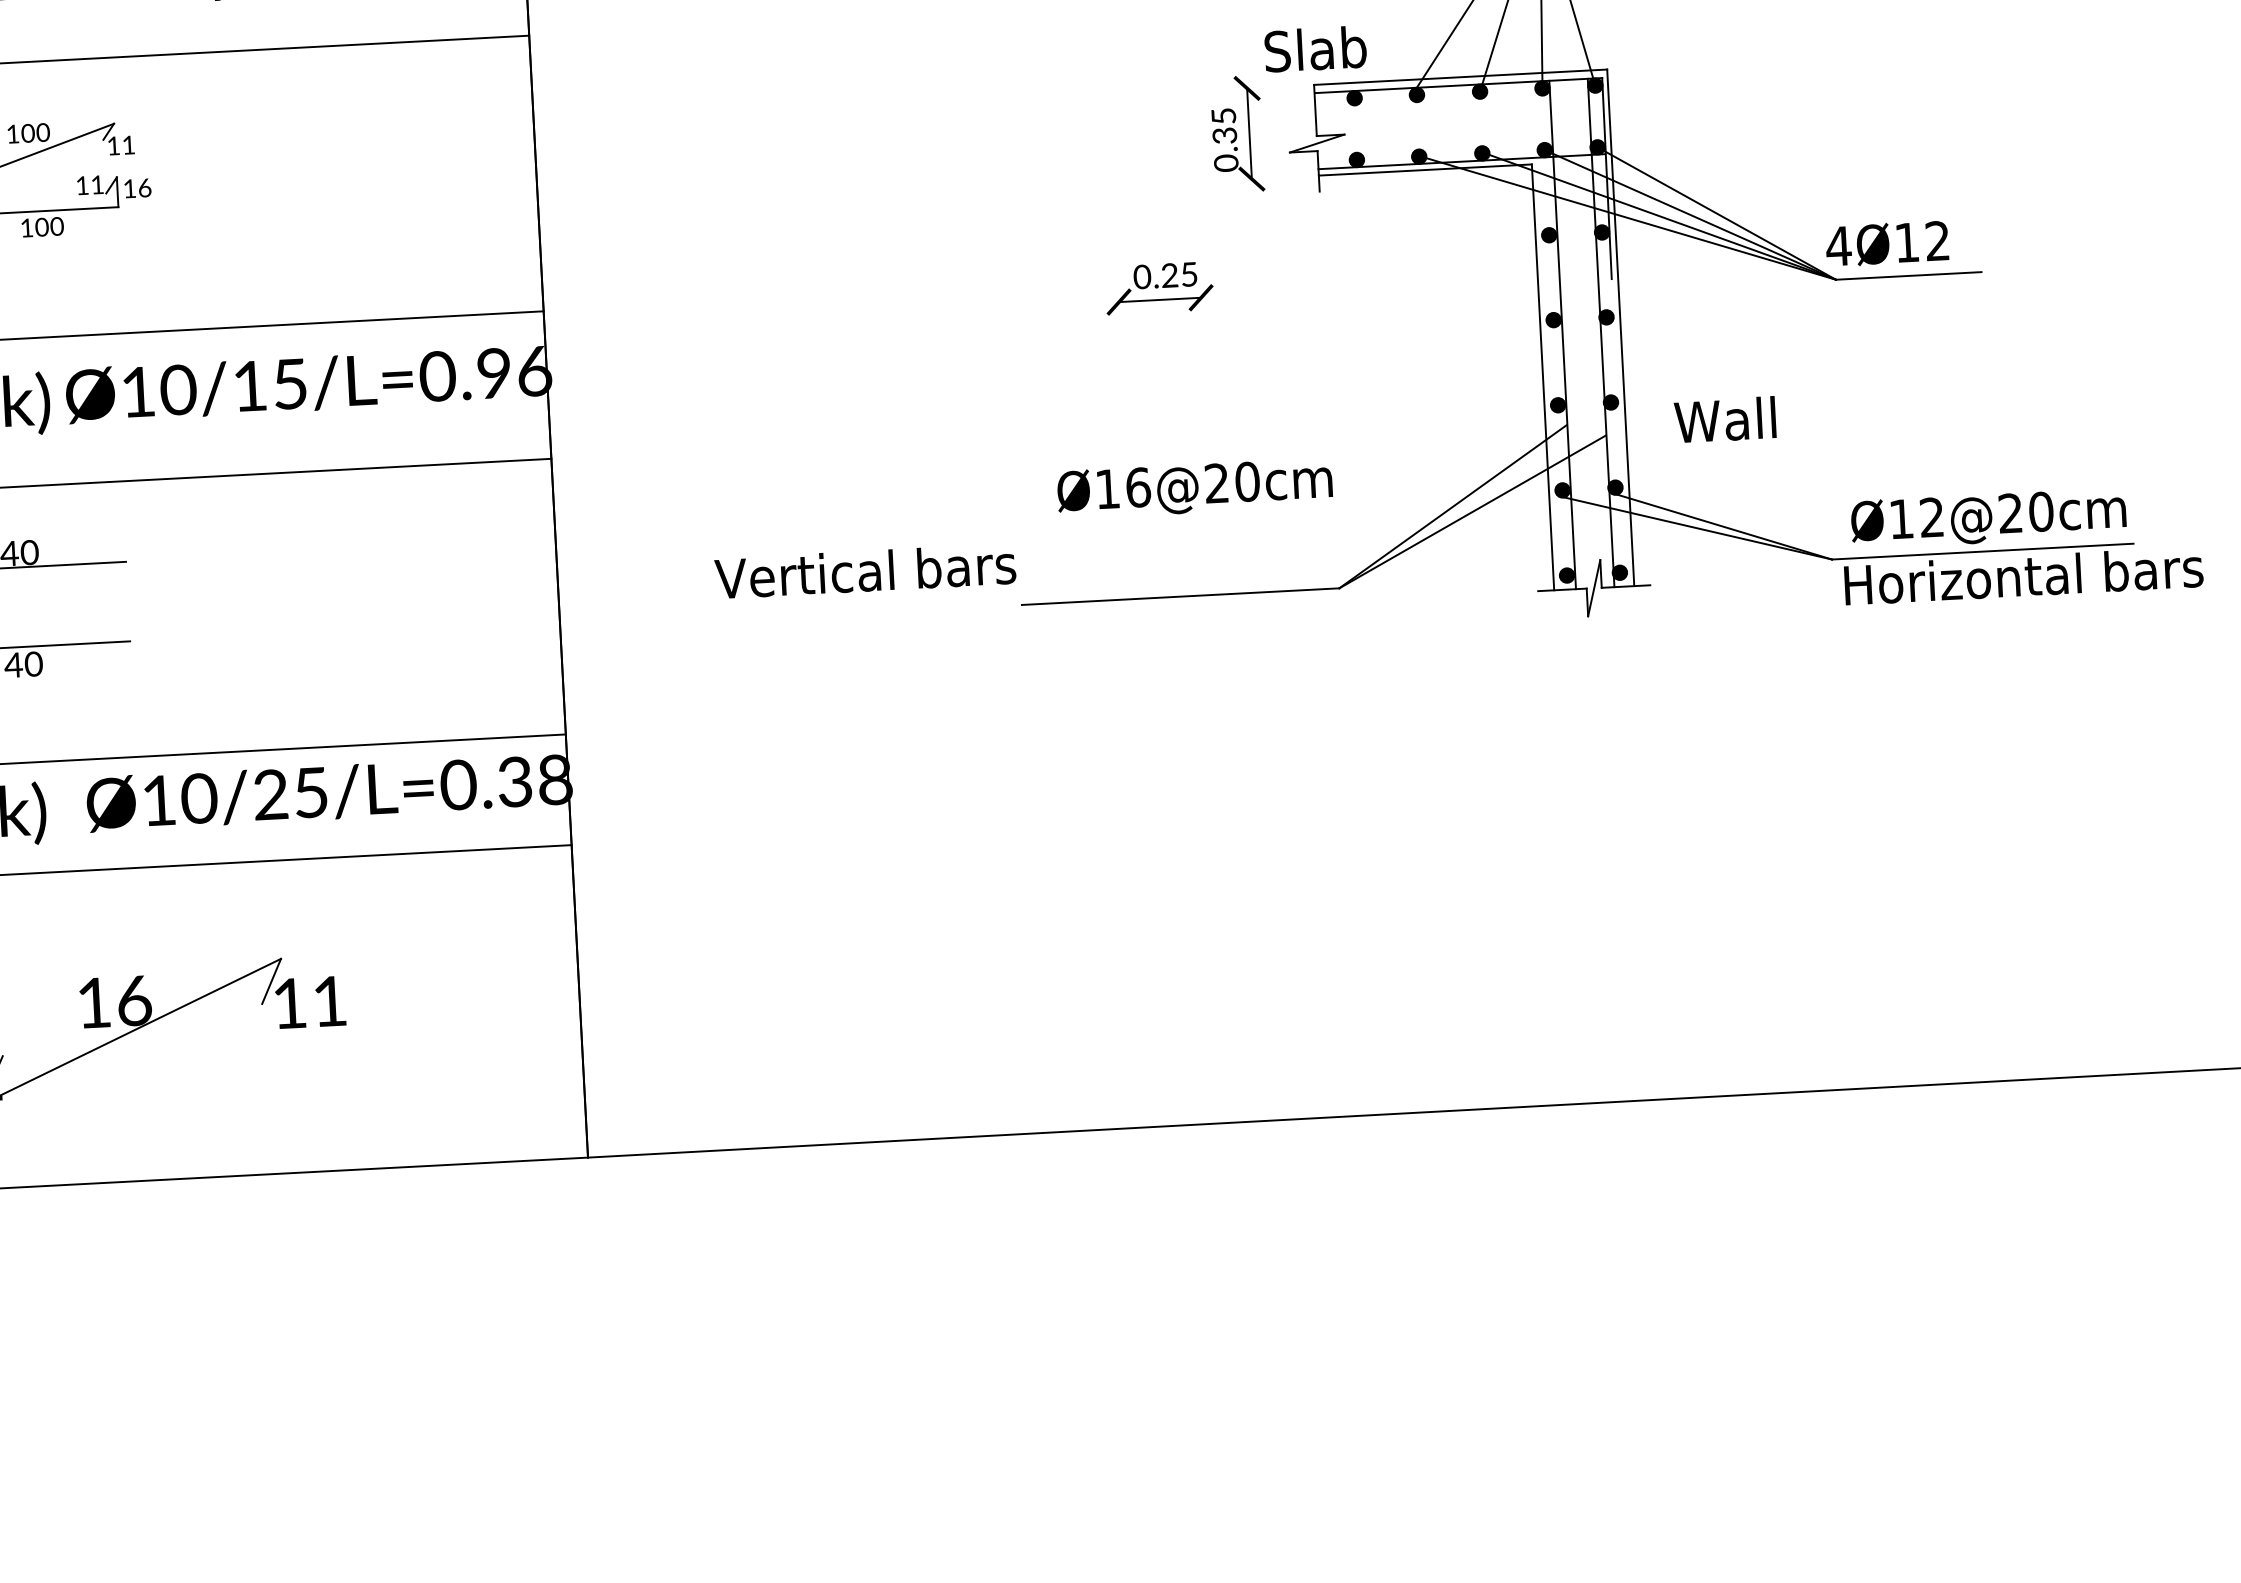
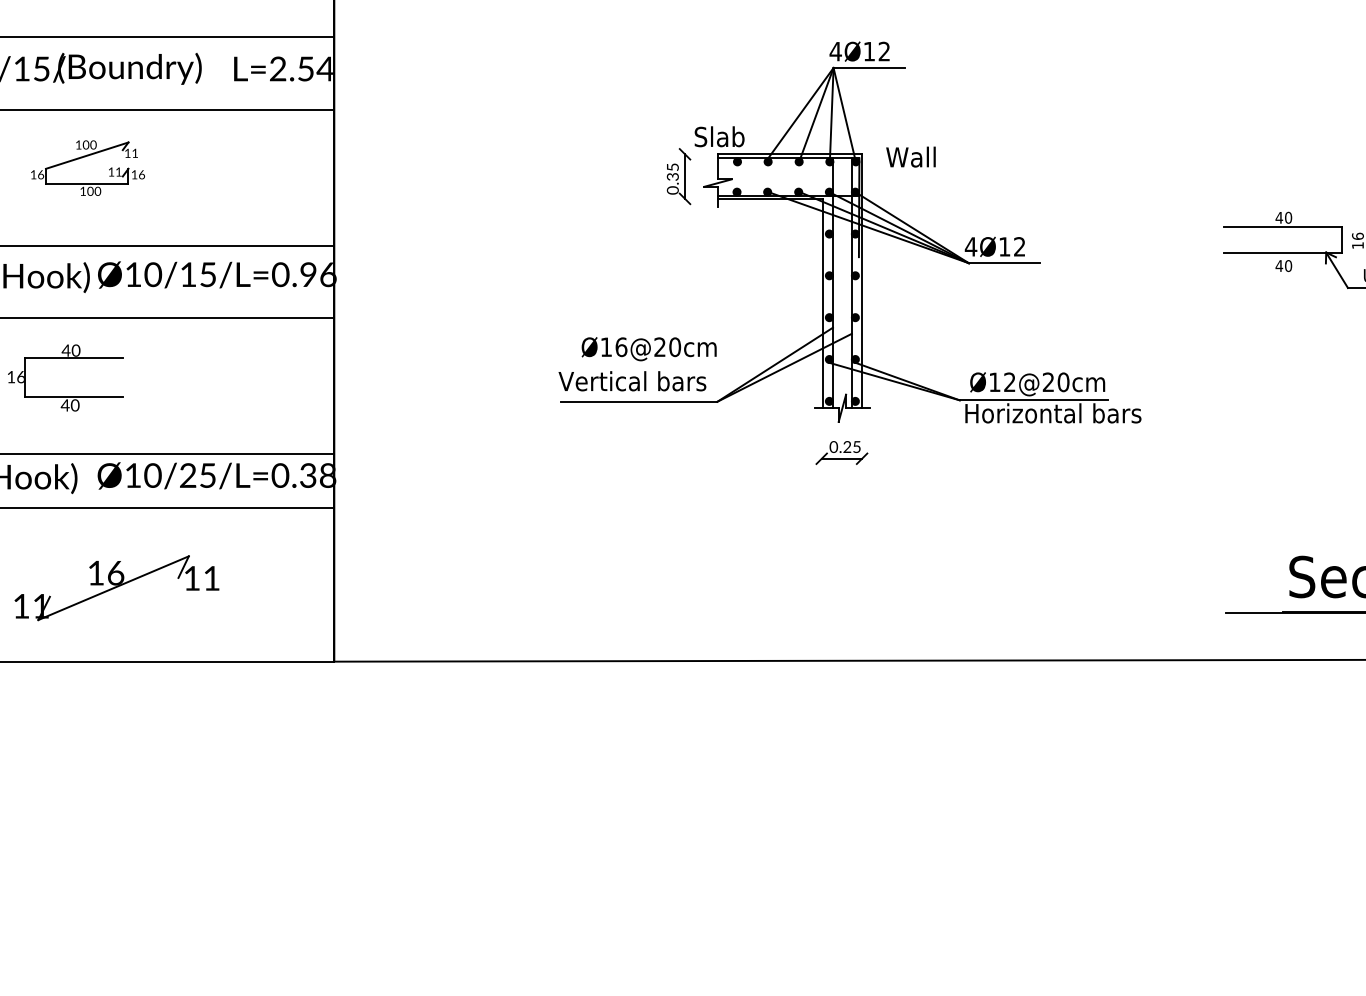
part: (1158, 287) -> (841, 452), moved
text: (1724, 418) -> (910, 156), moved
text: (865, 571) -> (632, 381), moved

